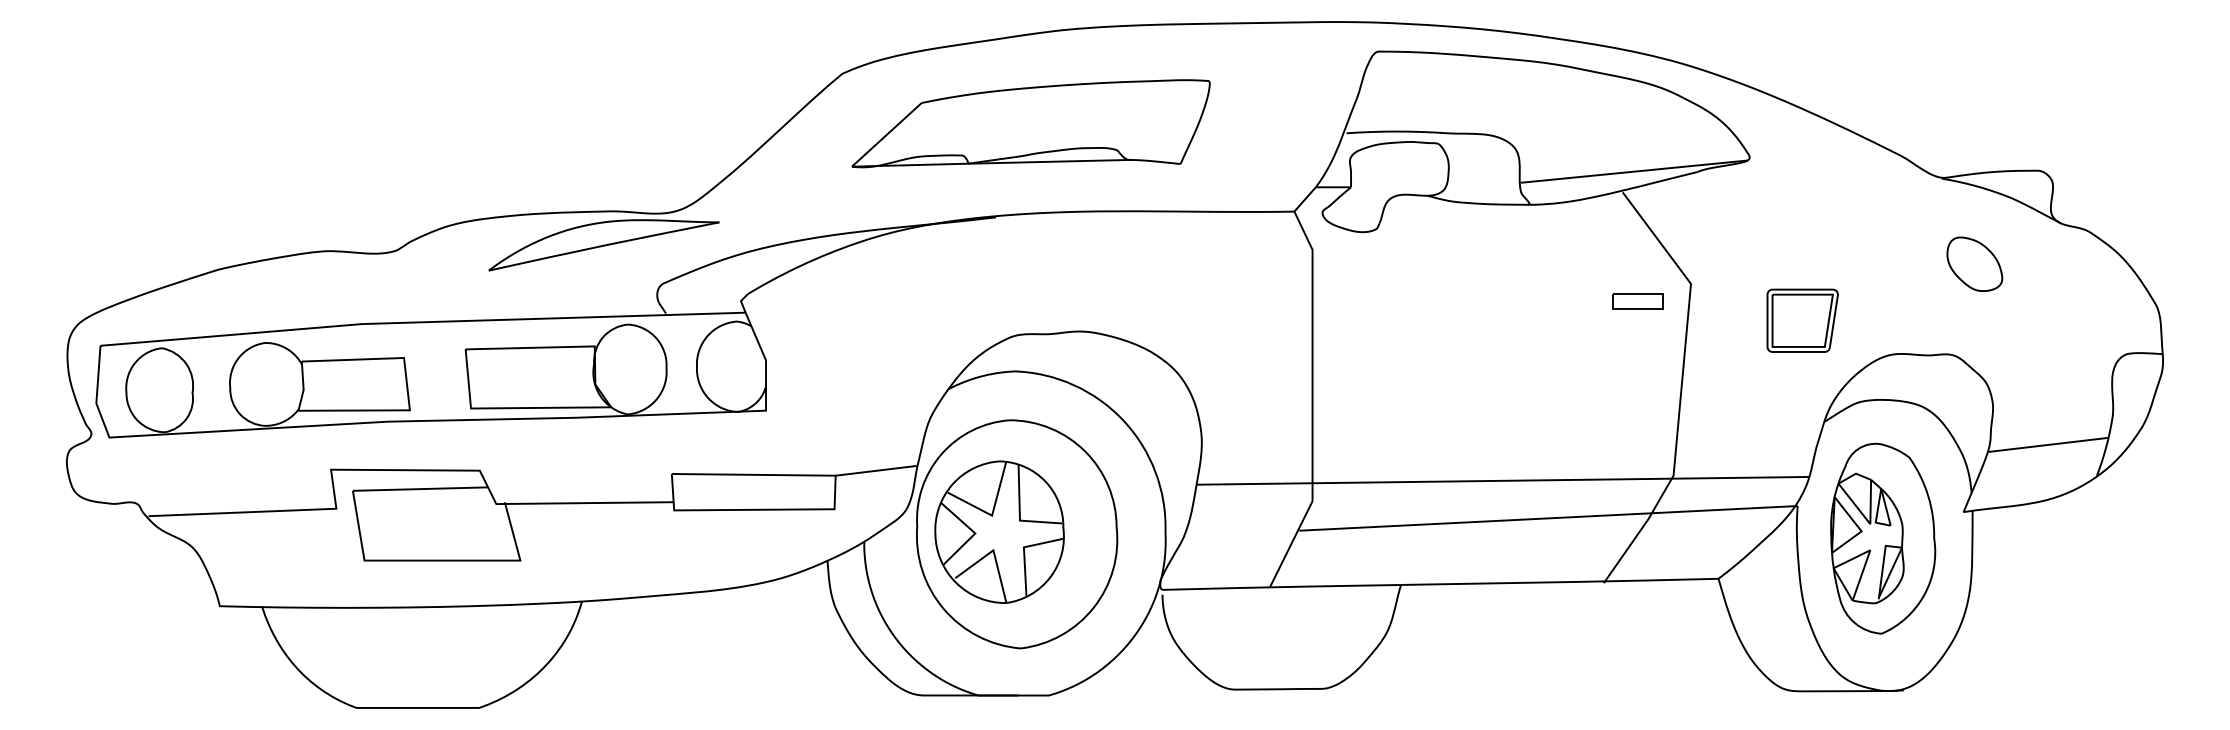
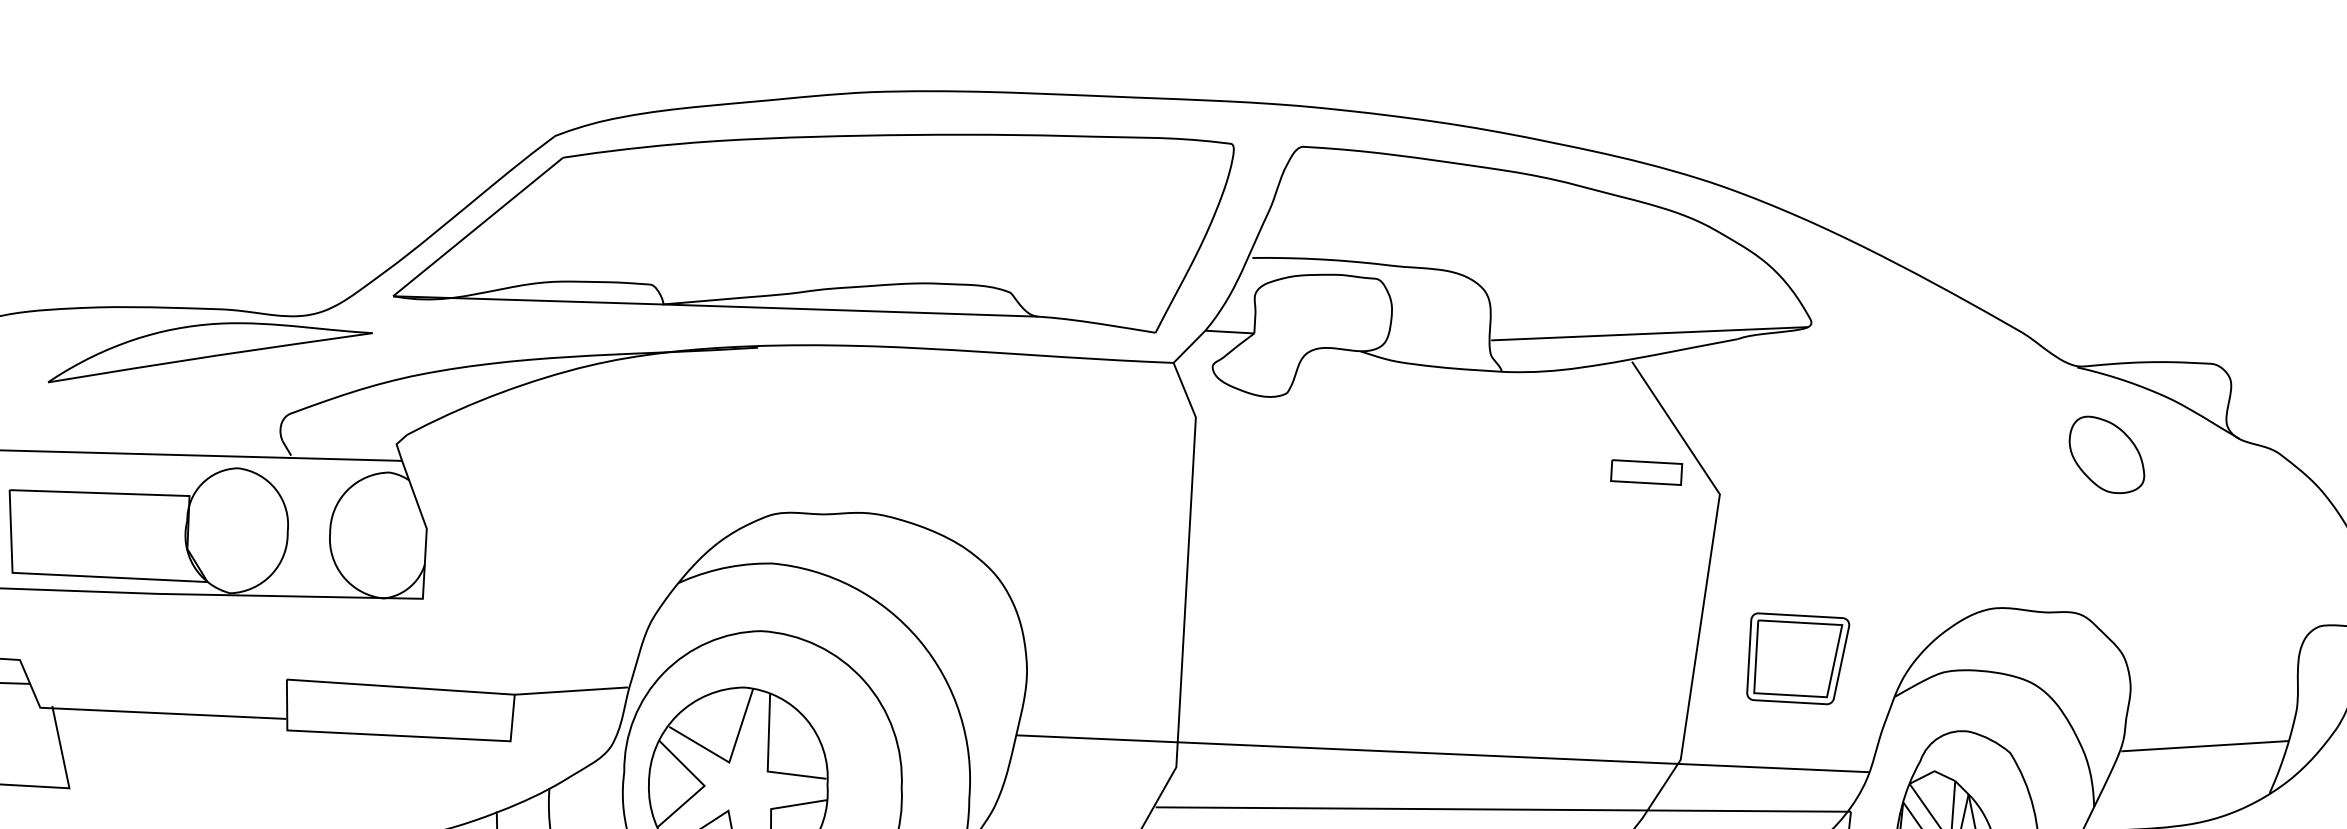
part: (1030, 123) -> (813, 219), size x1.67
part: (1974, 263) -> (2106, 453), moved
part: (1637, 301) -> (1646, 472), moved
part: (1802, 320) -> (1797, 658), moved

